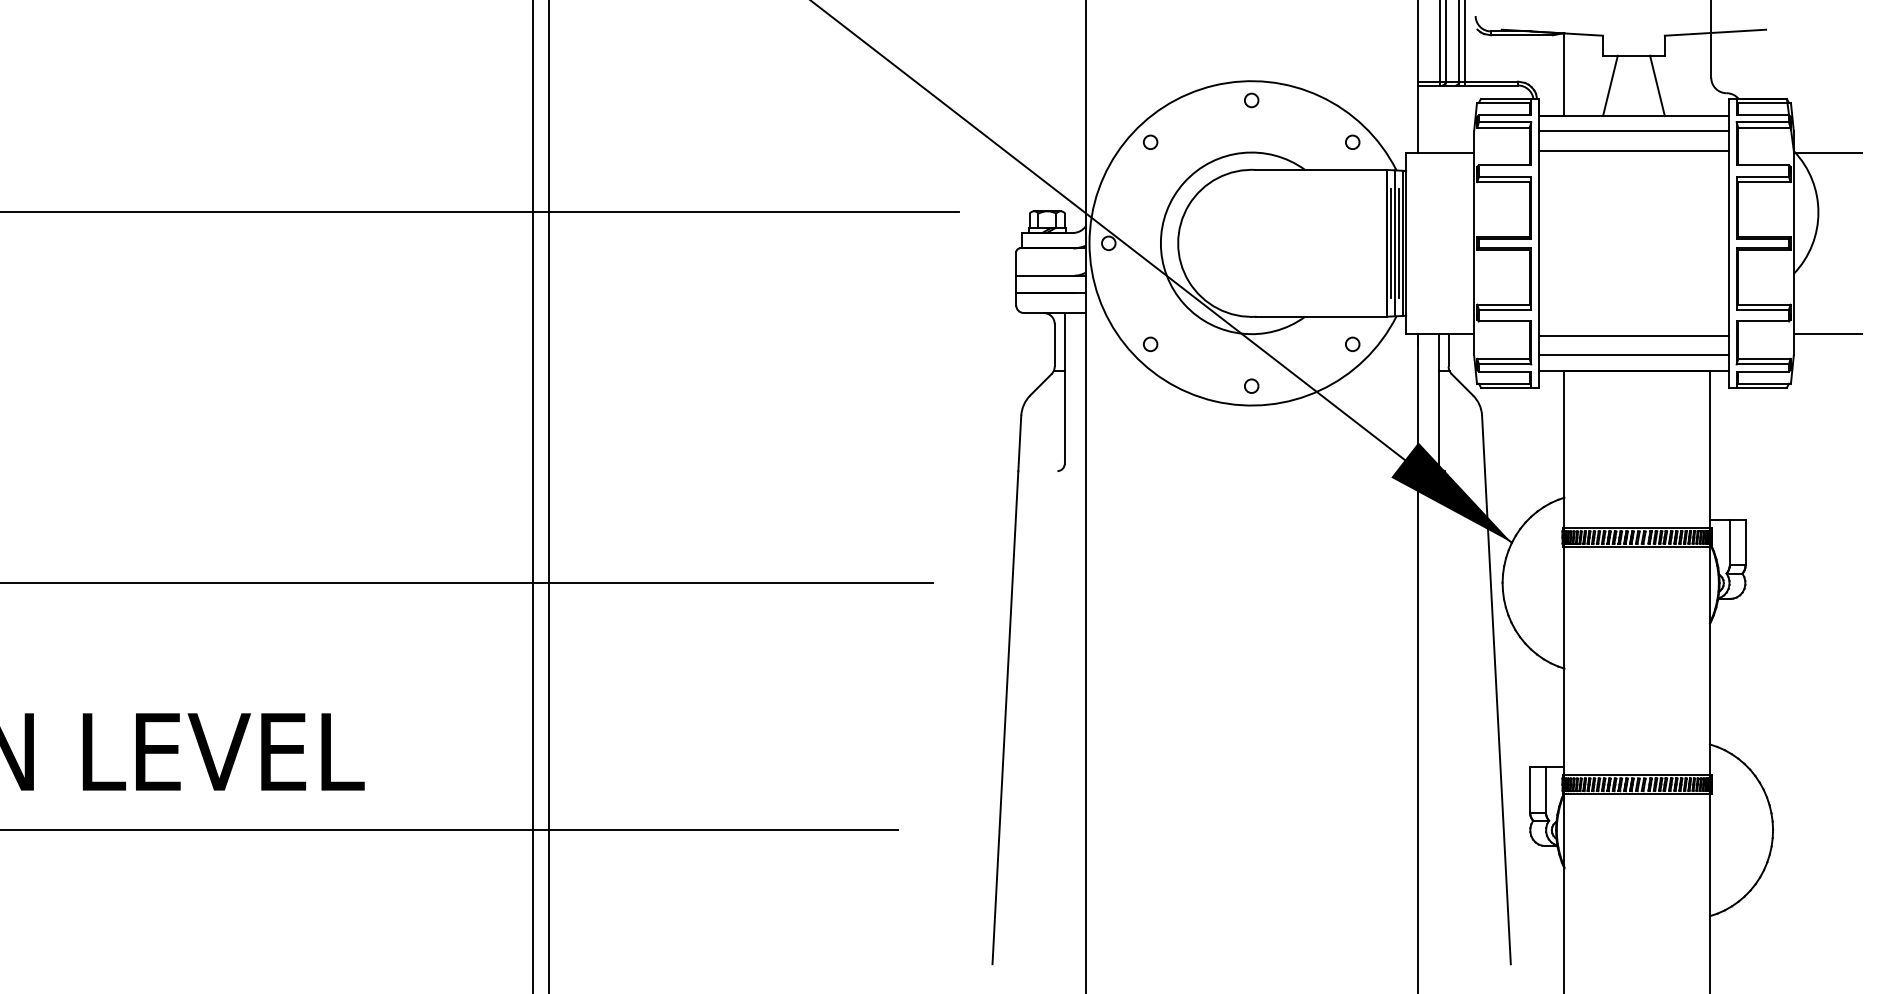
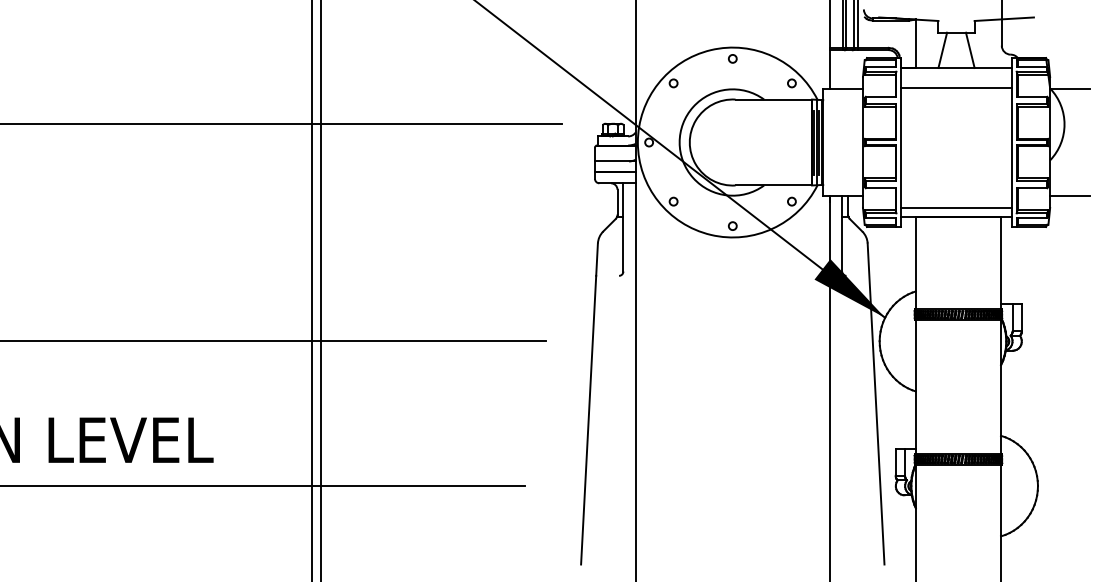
line: (1633, 132) -> (956, 77), removed
line: (1633, 335) -> (956, 196), removed

